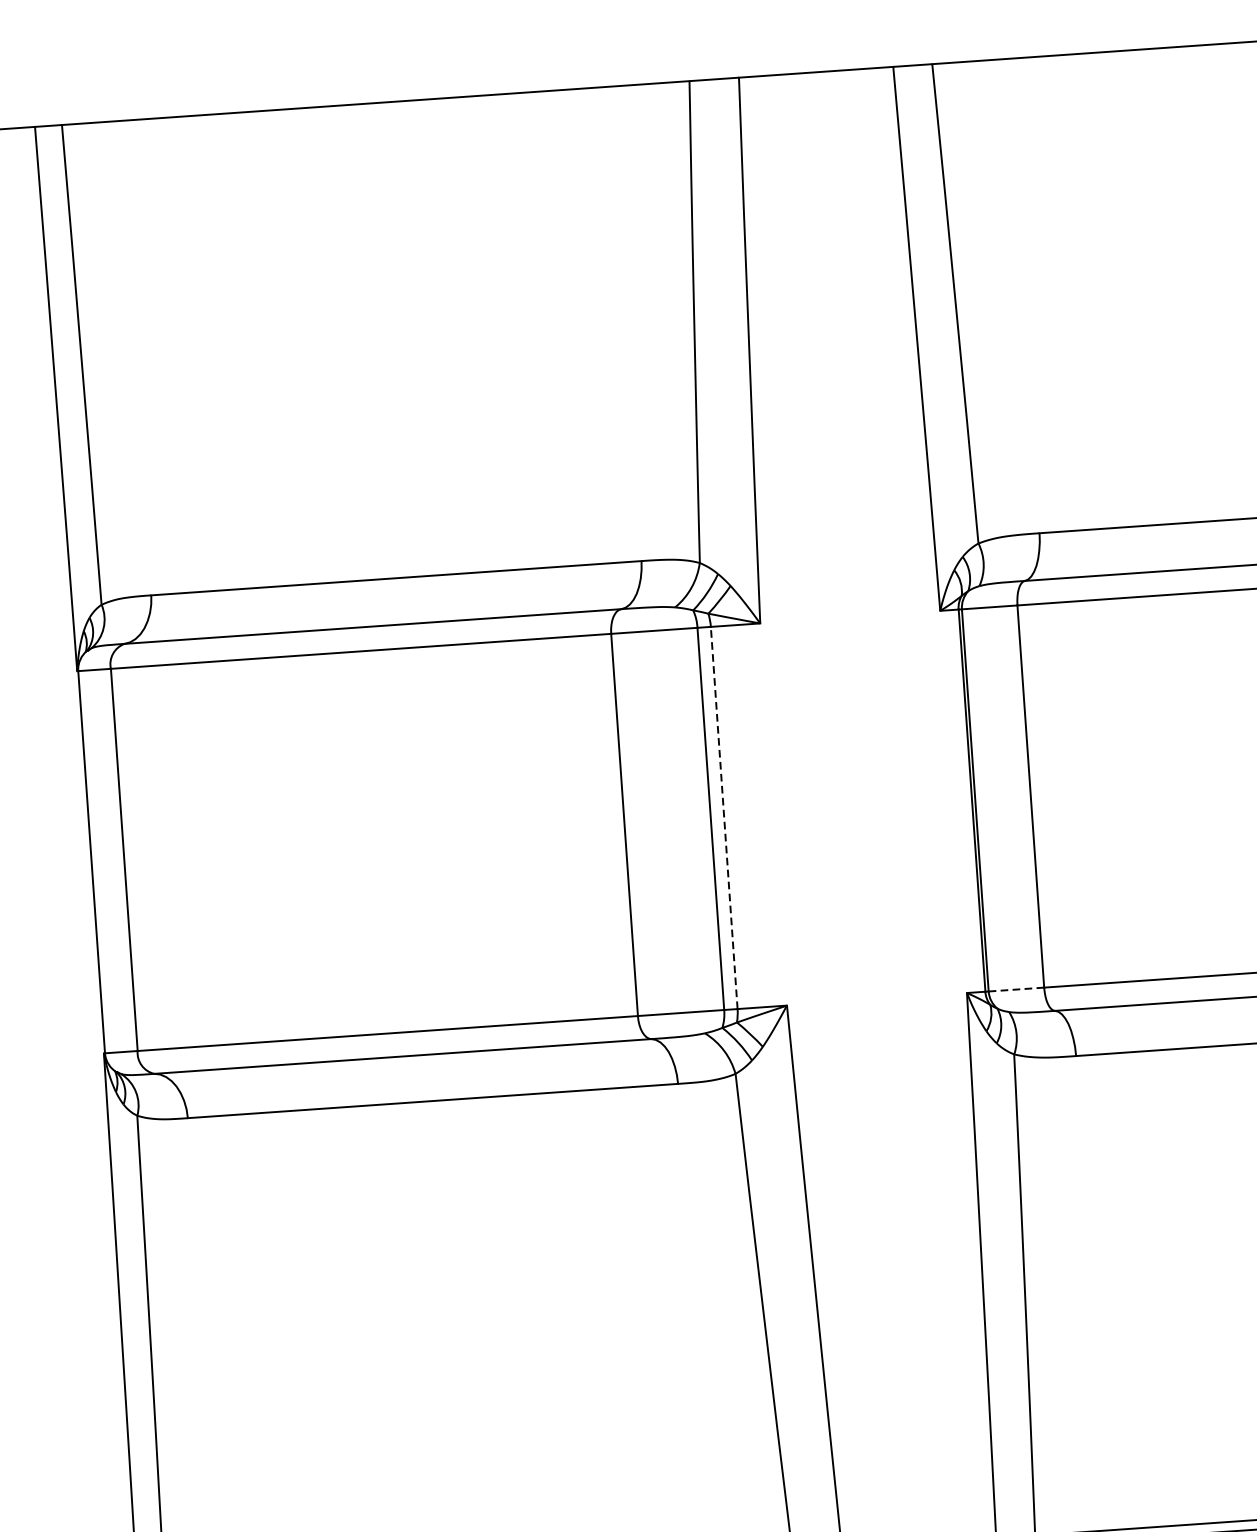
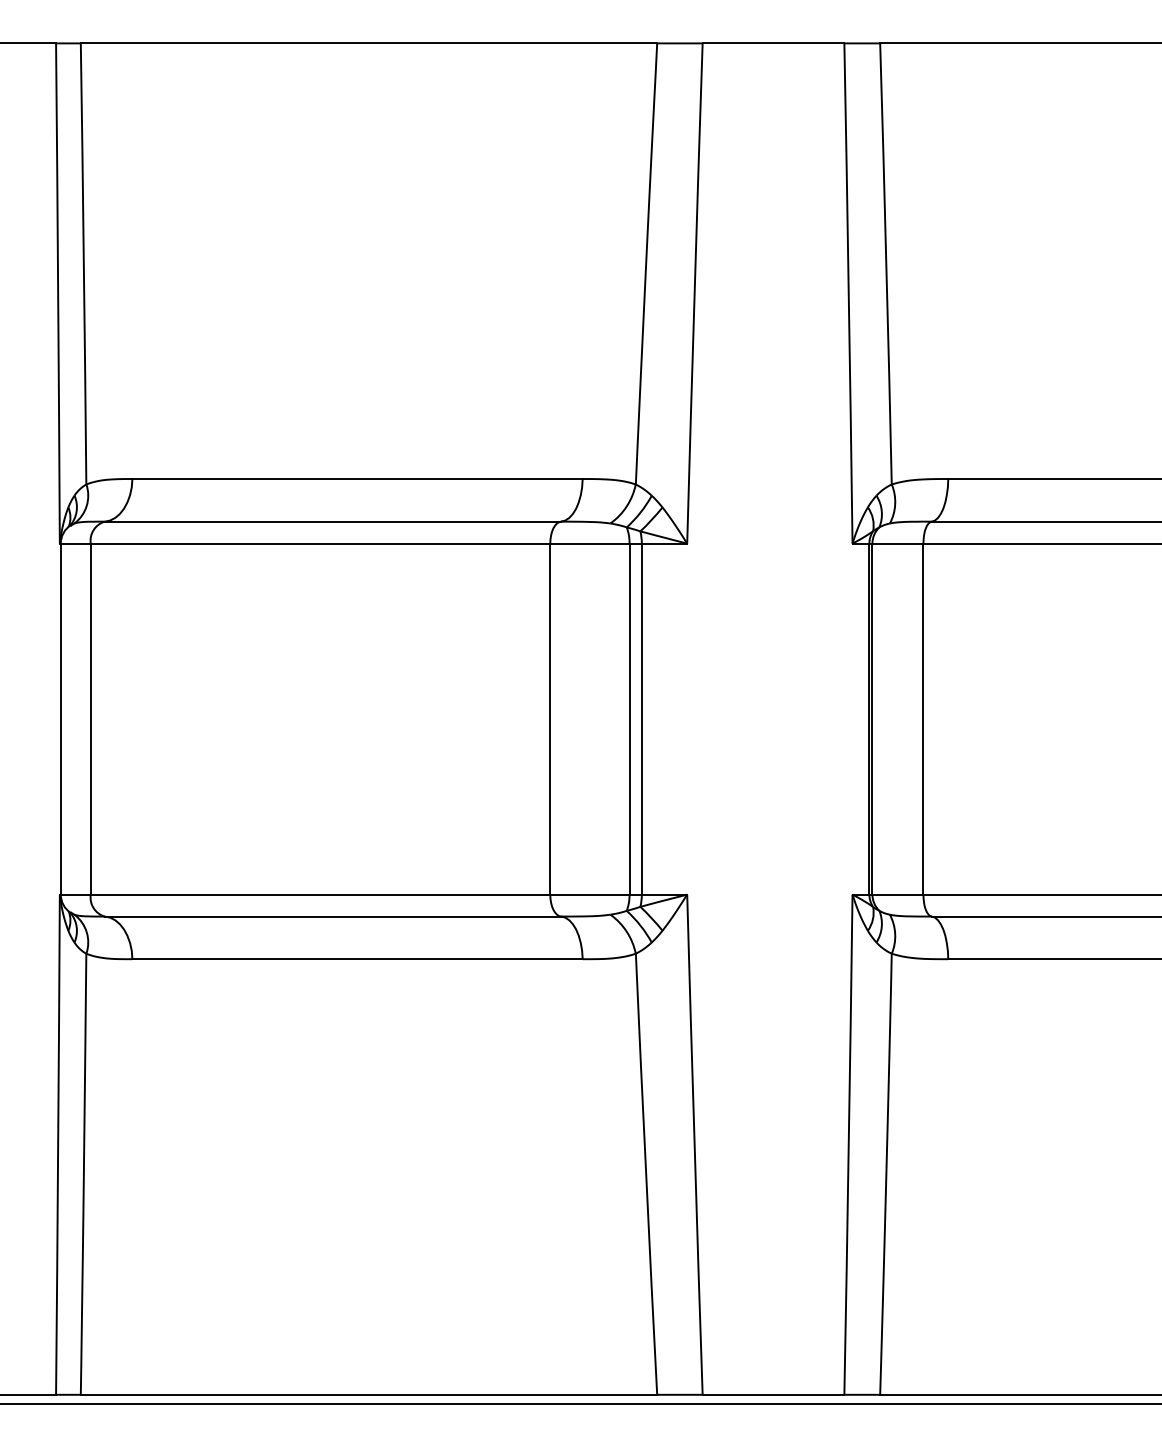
line: (723, 818) -> (641, 719), dashed -> solid
line: (1015, 989) -> (897, 894), dashed -> solid

